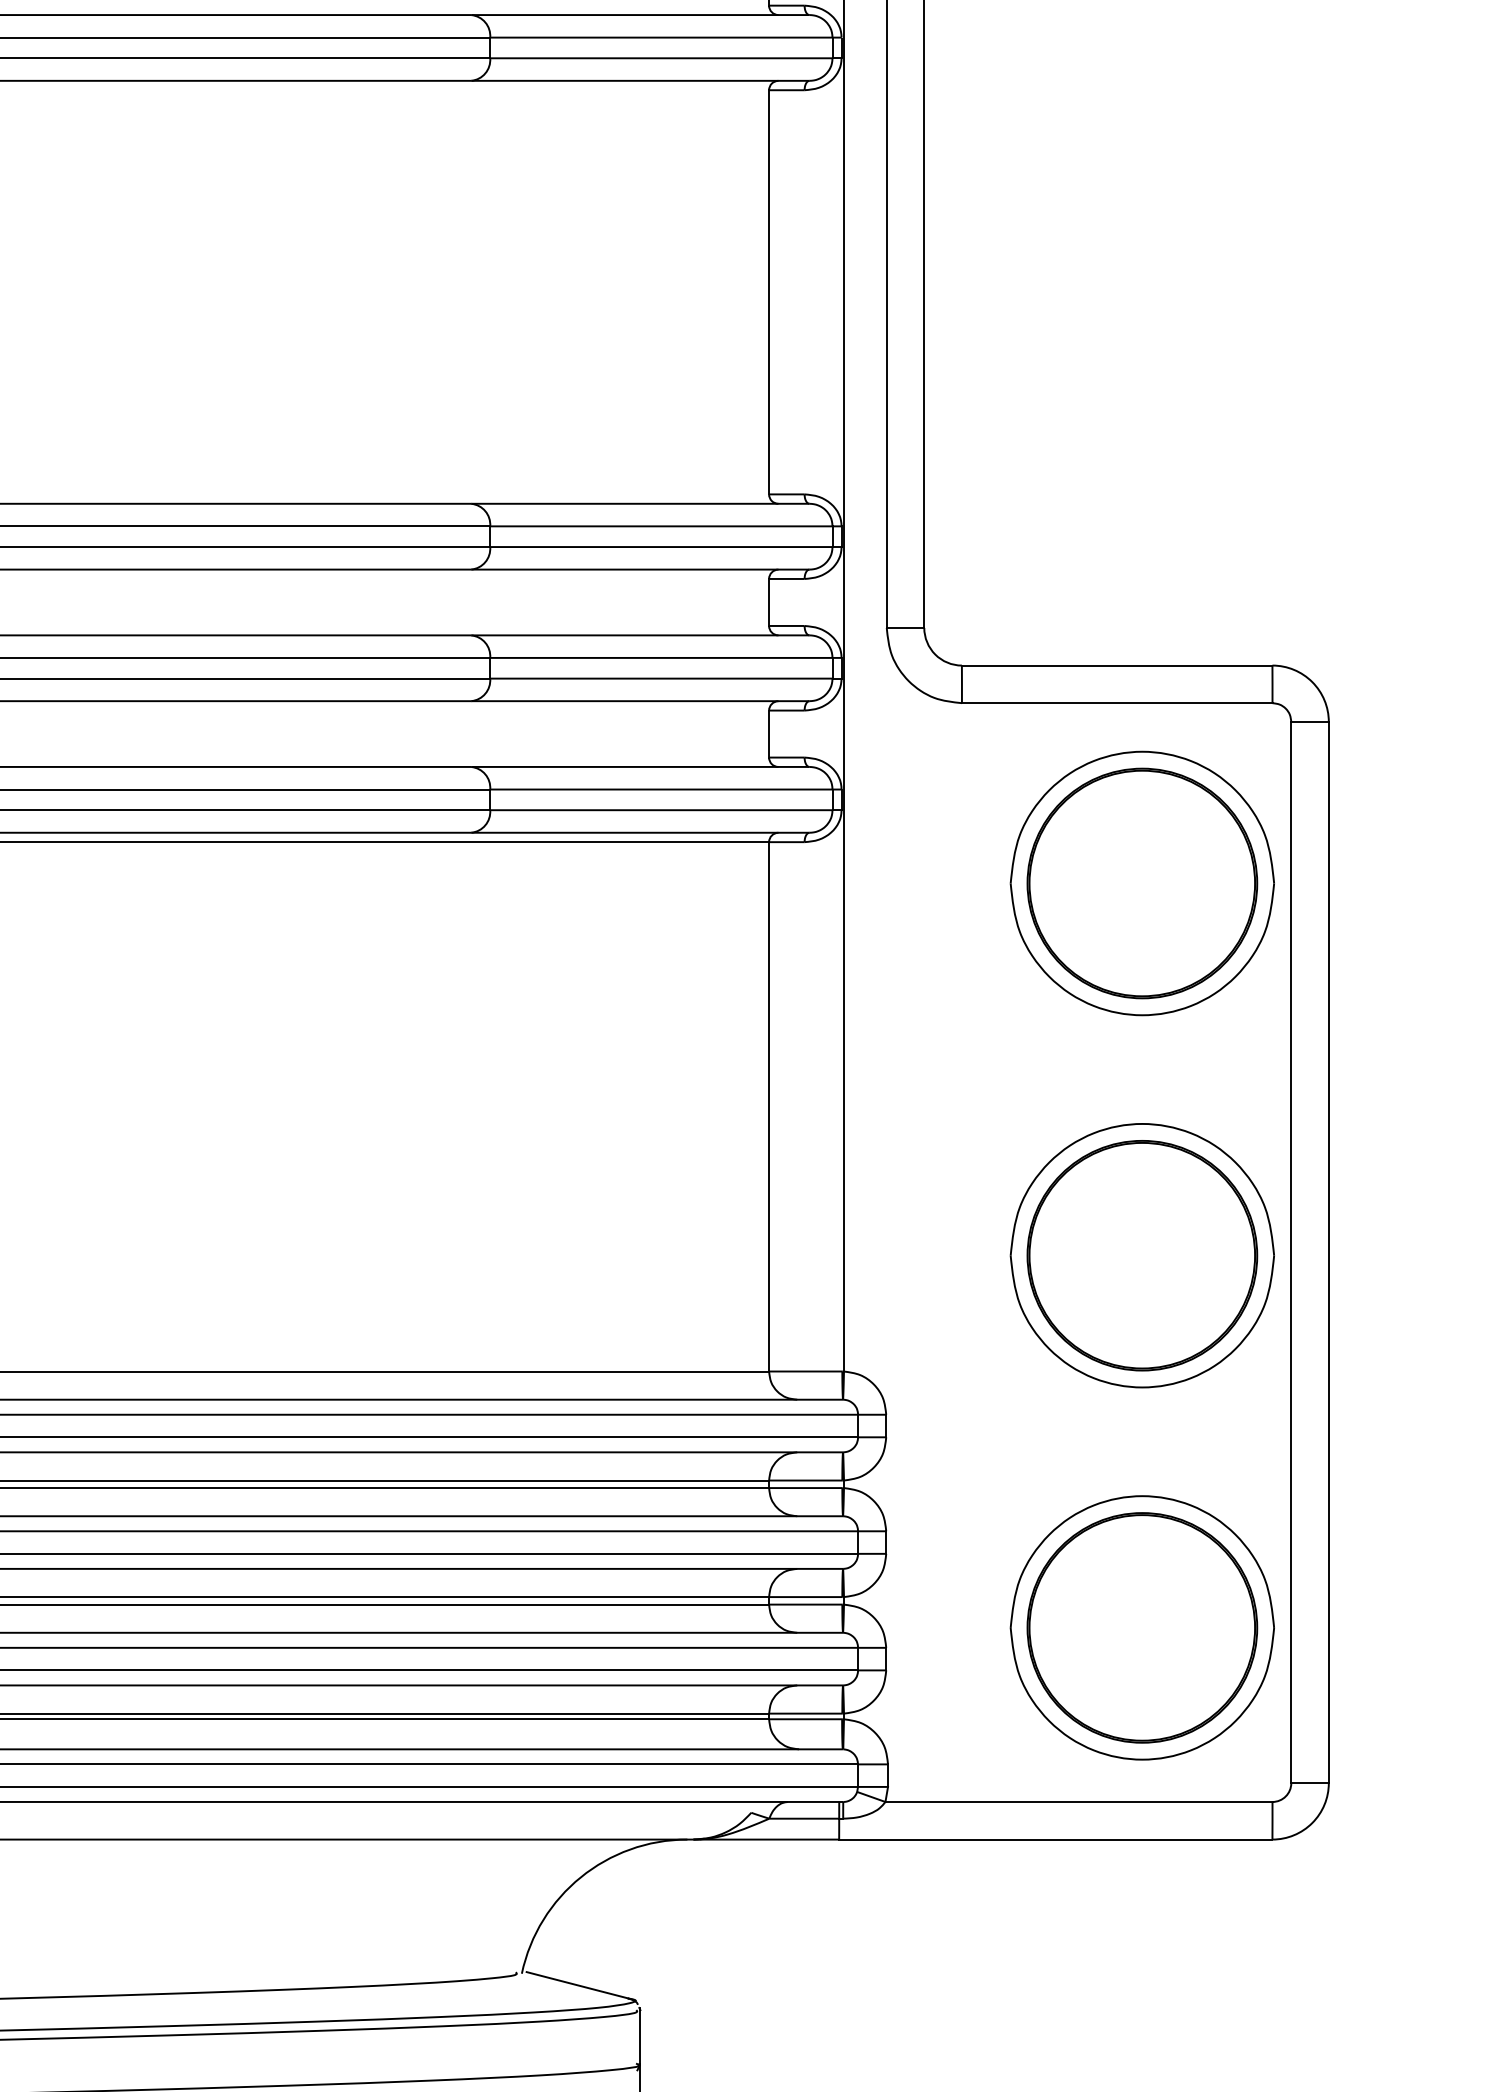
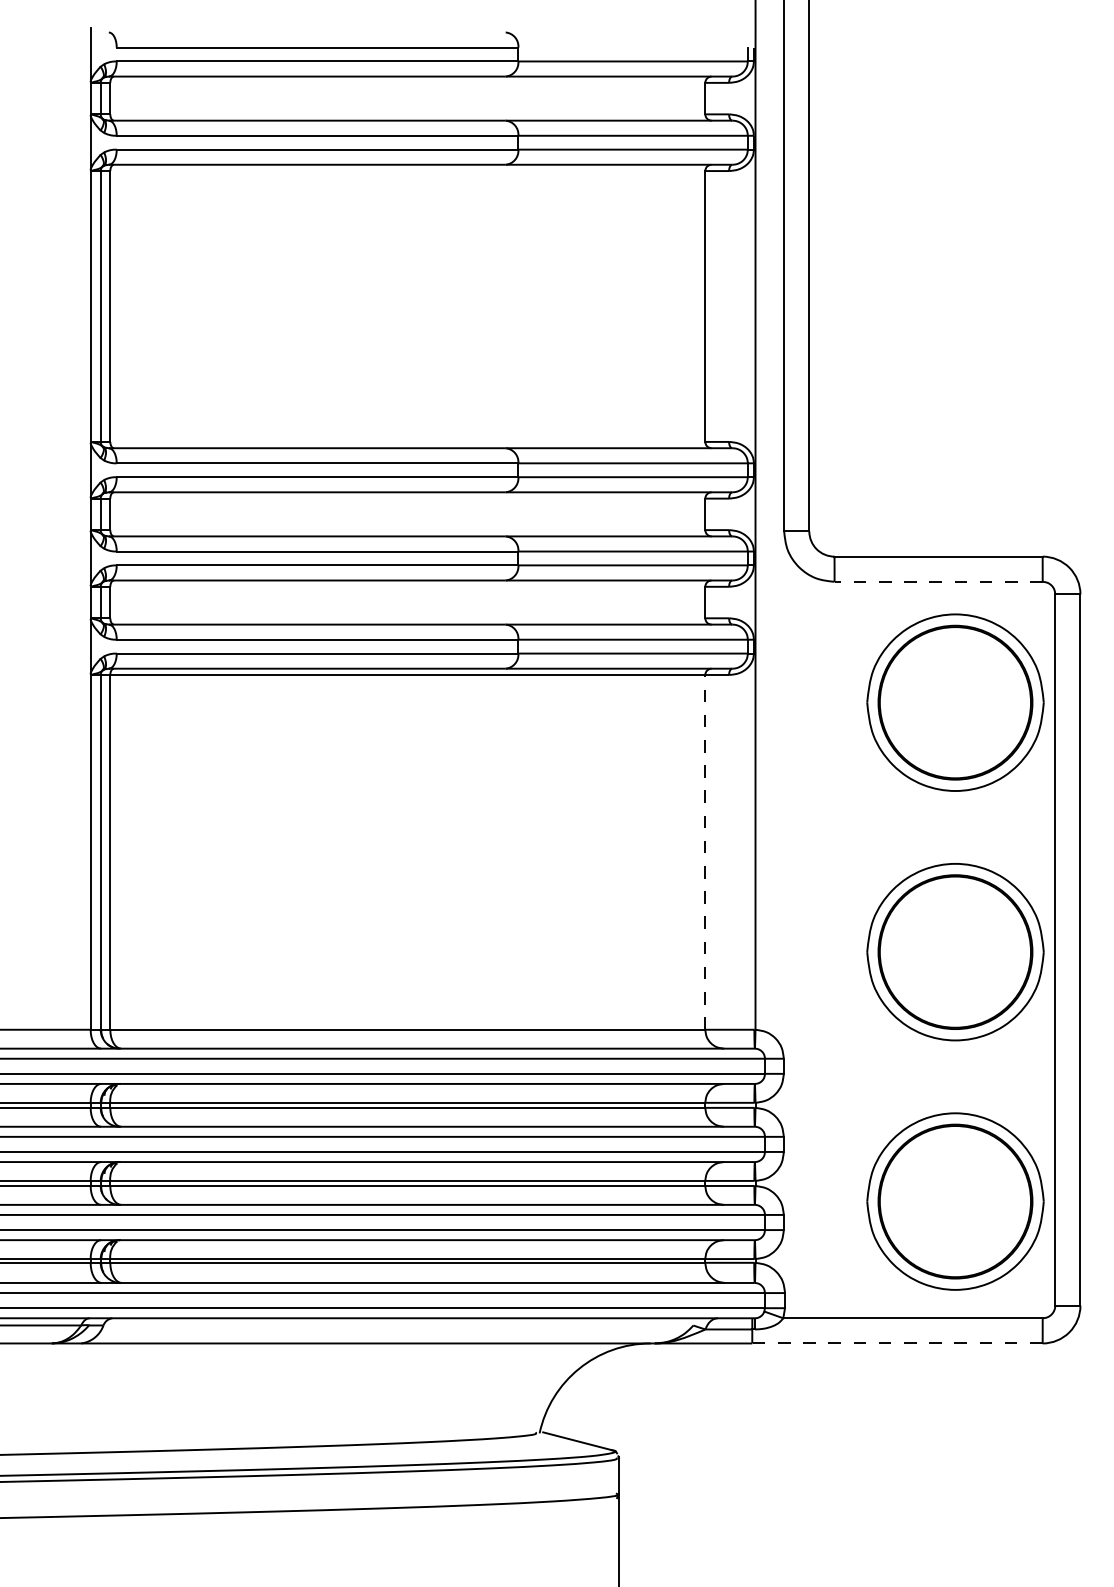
line: (1117, 702) -> (938, 581), solid -> dashed
line: (769, 1105) -> (705, 851), solid -> dashed
line: (1054, 1839) -> (896, 1343), solid -> dashed

